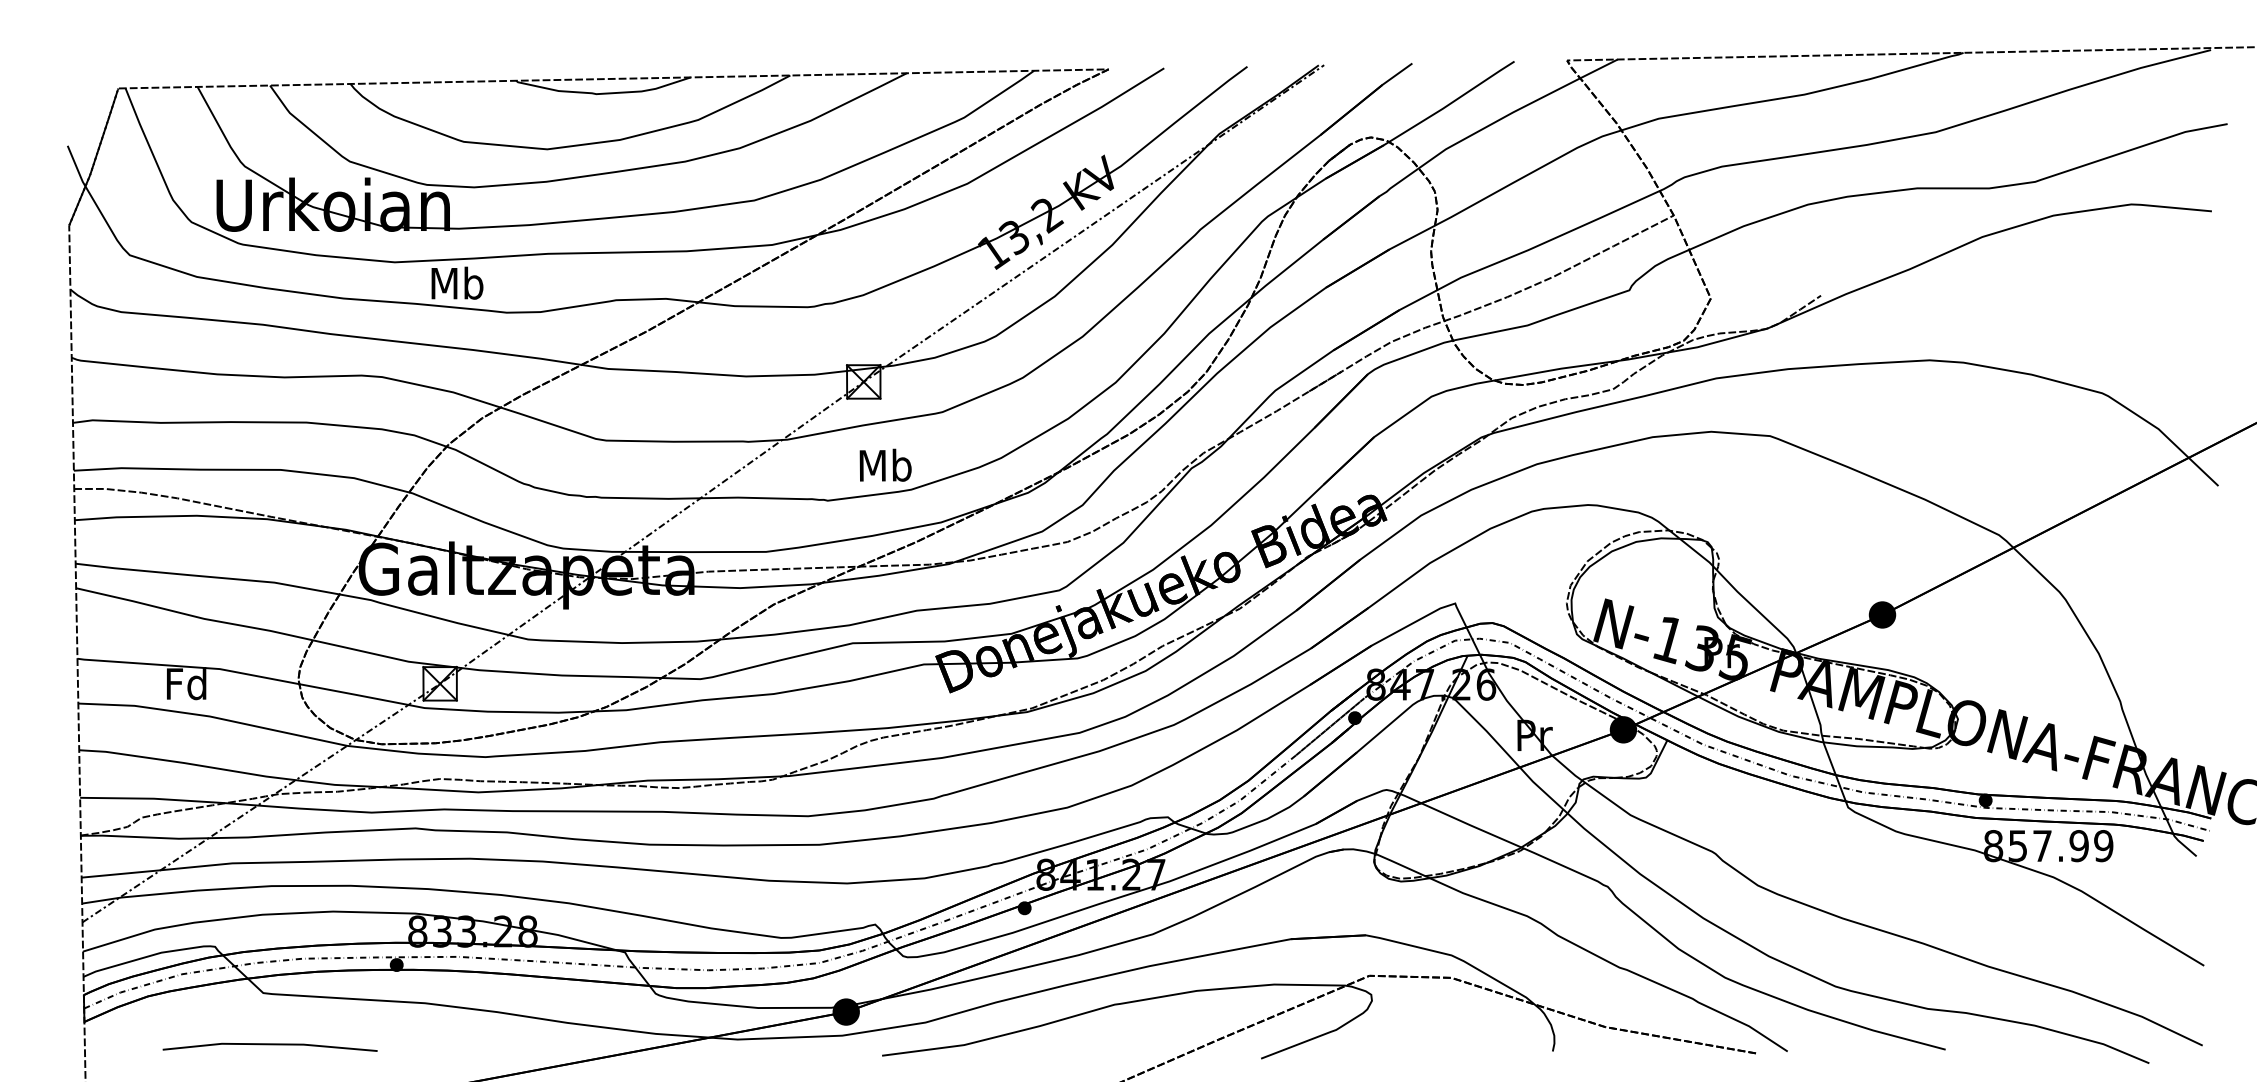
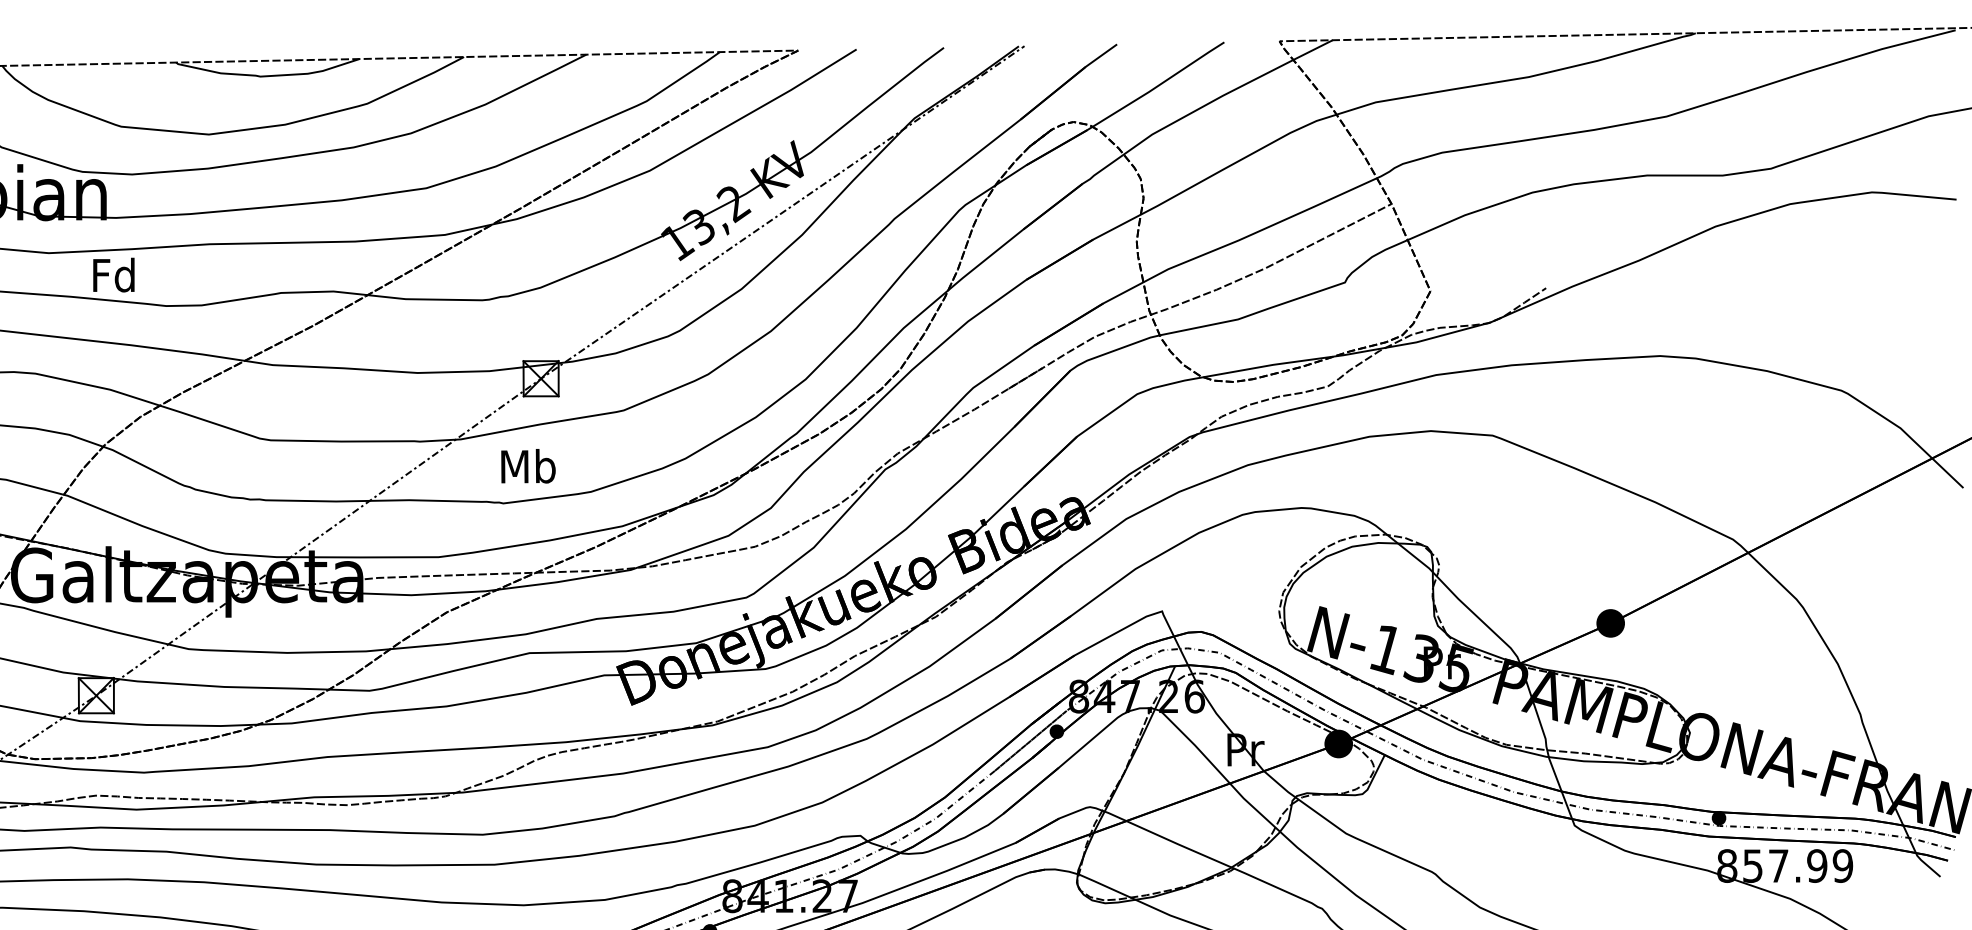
text: (457, 282) -> (114, 274), Mb -> Fd
text: (885, 464) -> (528, 465), moved

